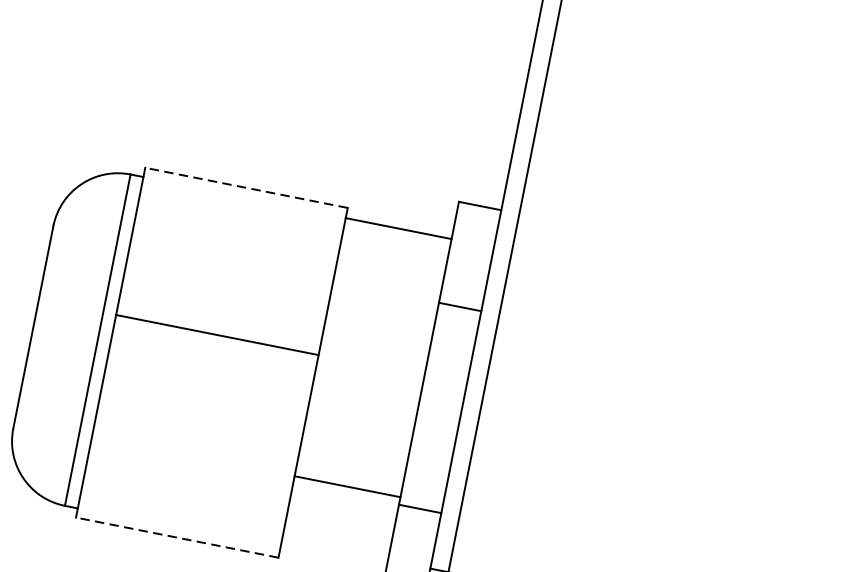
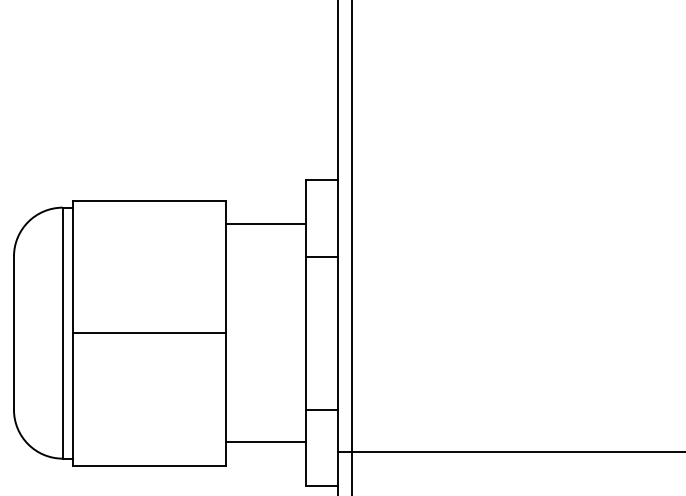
line: (246, 187) -> (149, 200), dashed -> solid
line: (397, 228) -> (265, 224), moved
line: (216, 335) -> (148, 333), moved
line: (346, 486) -> (265, 441), moved
line: (177, 537) -> (149, 465), dashed -> solid

